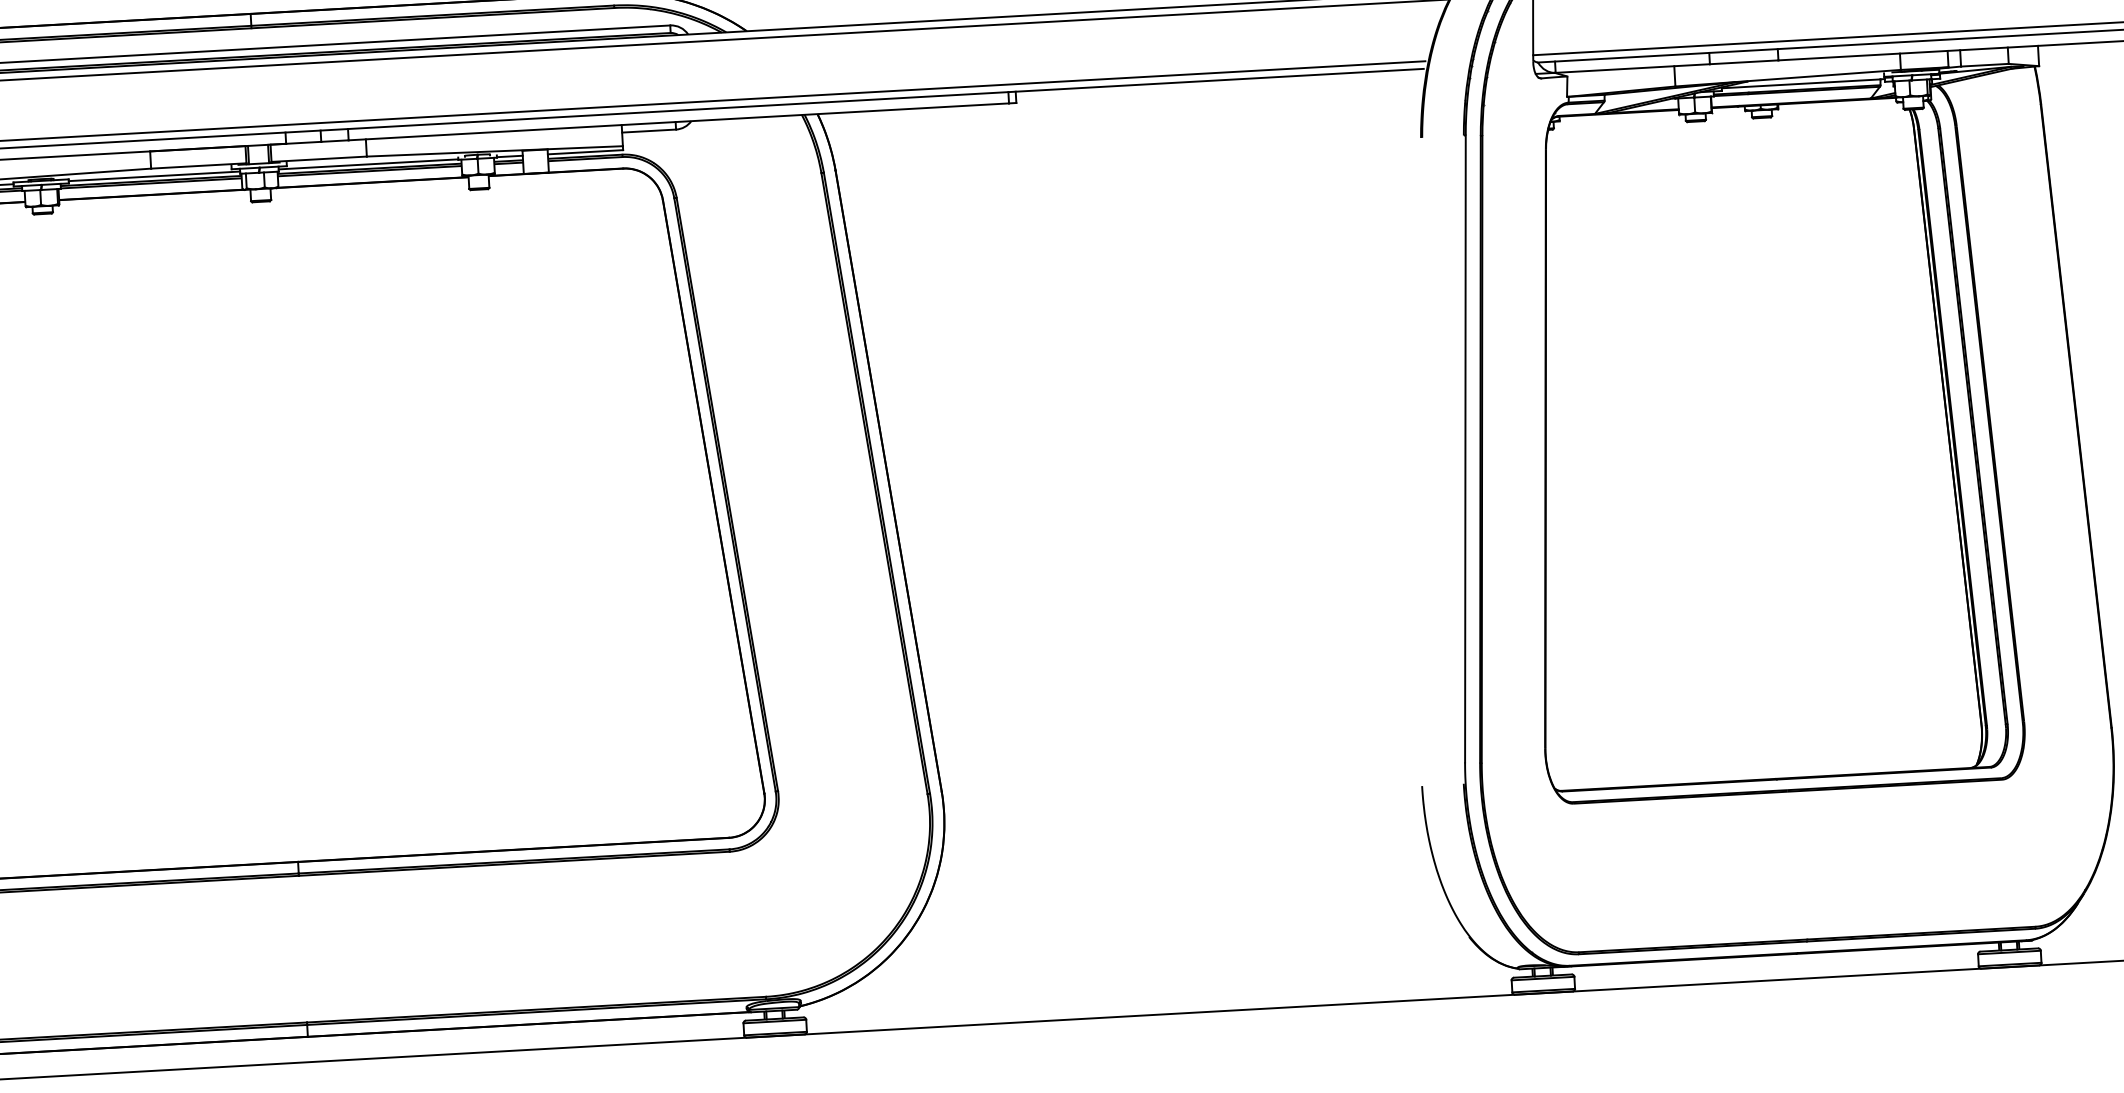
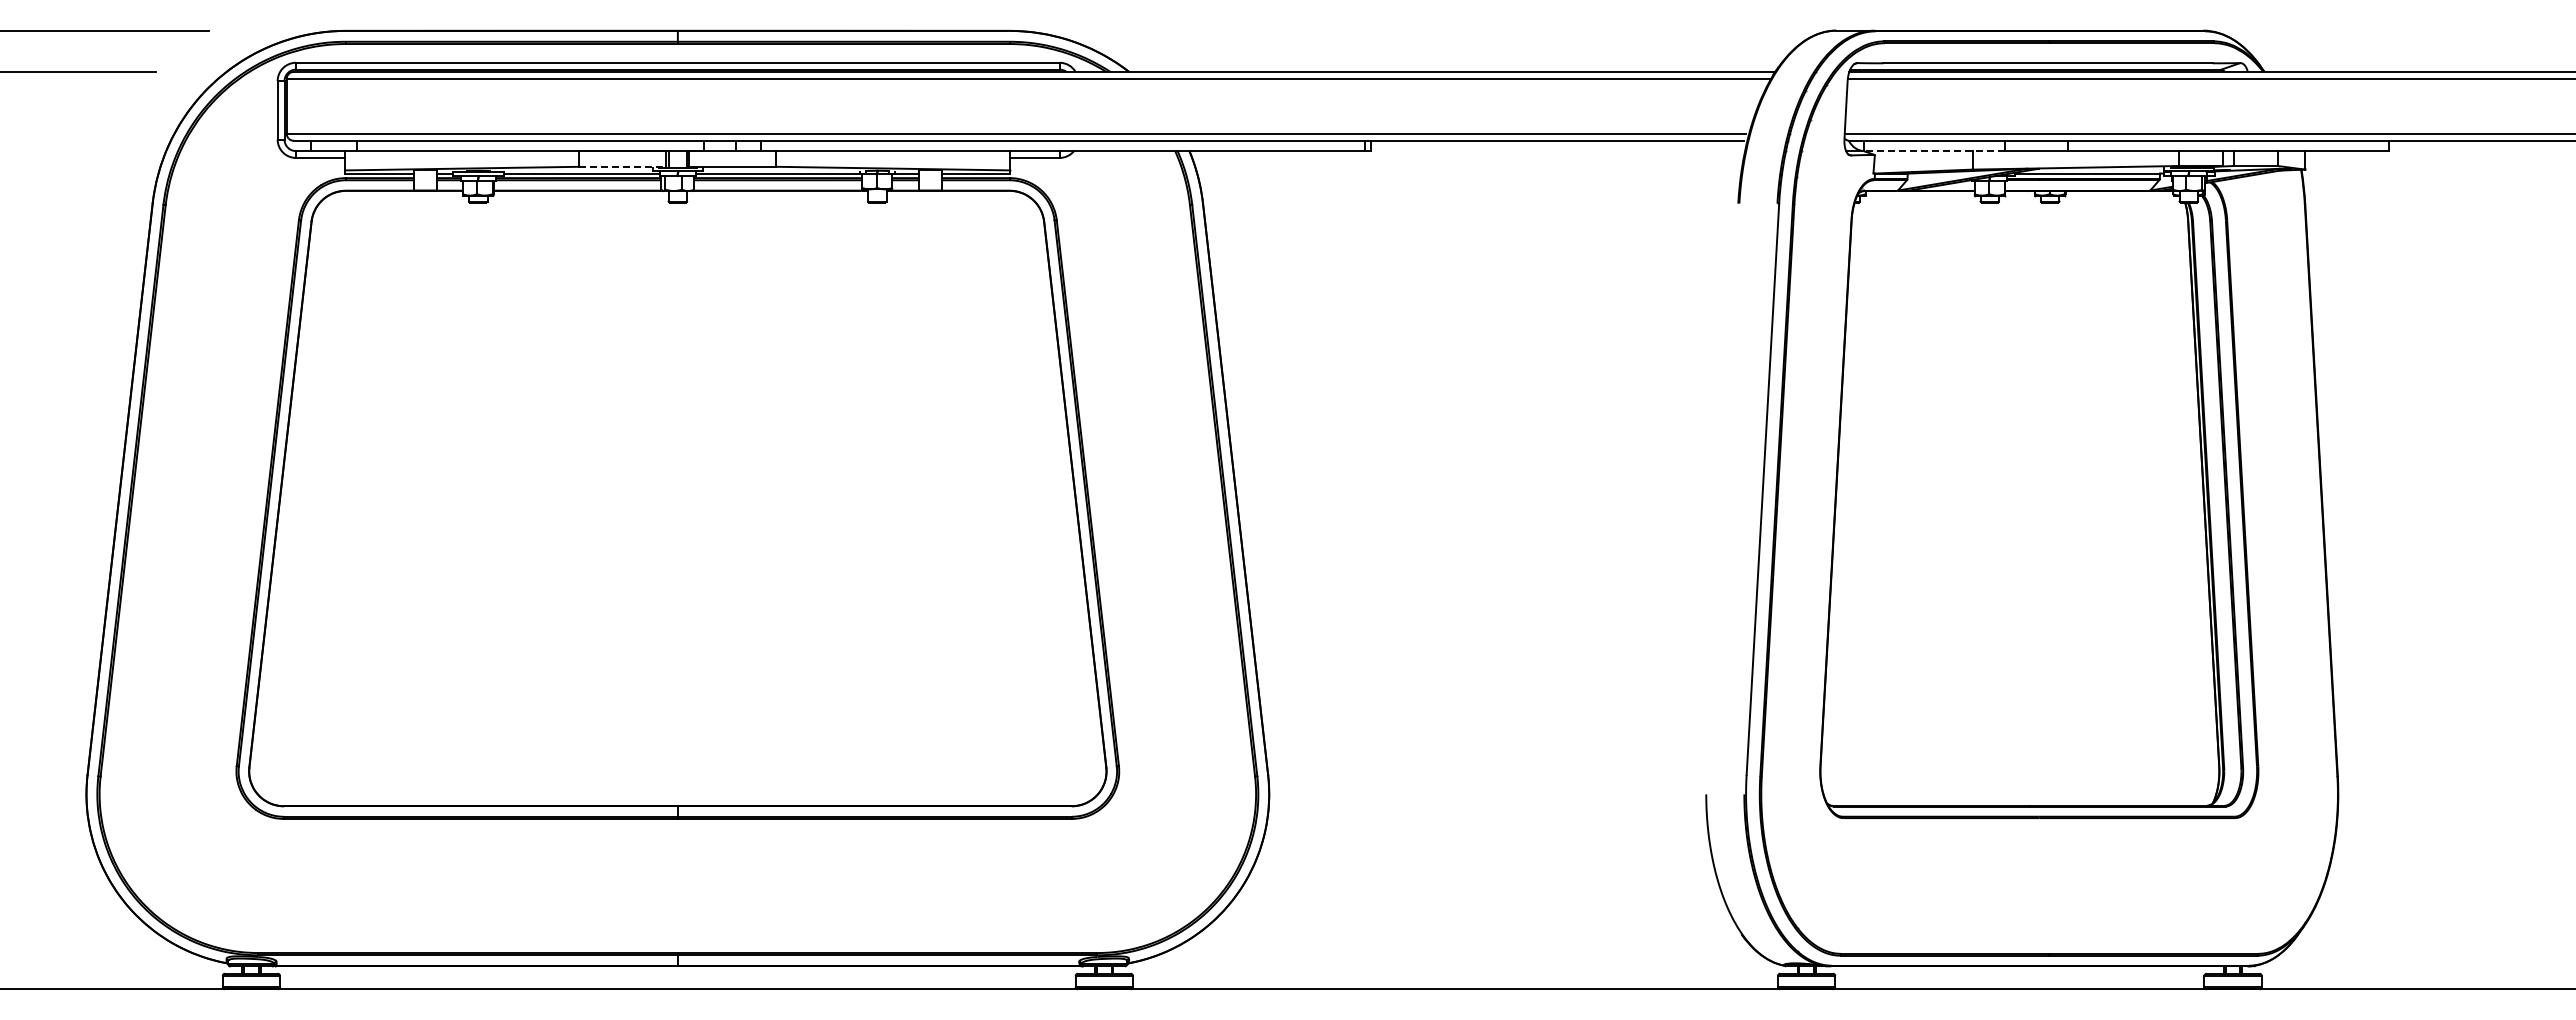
line: (1632, 69) -> (1934, 151), solid -> dashed
line: (198, 165) -> (622, 166), solid -> dashed

